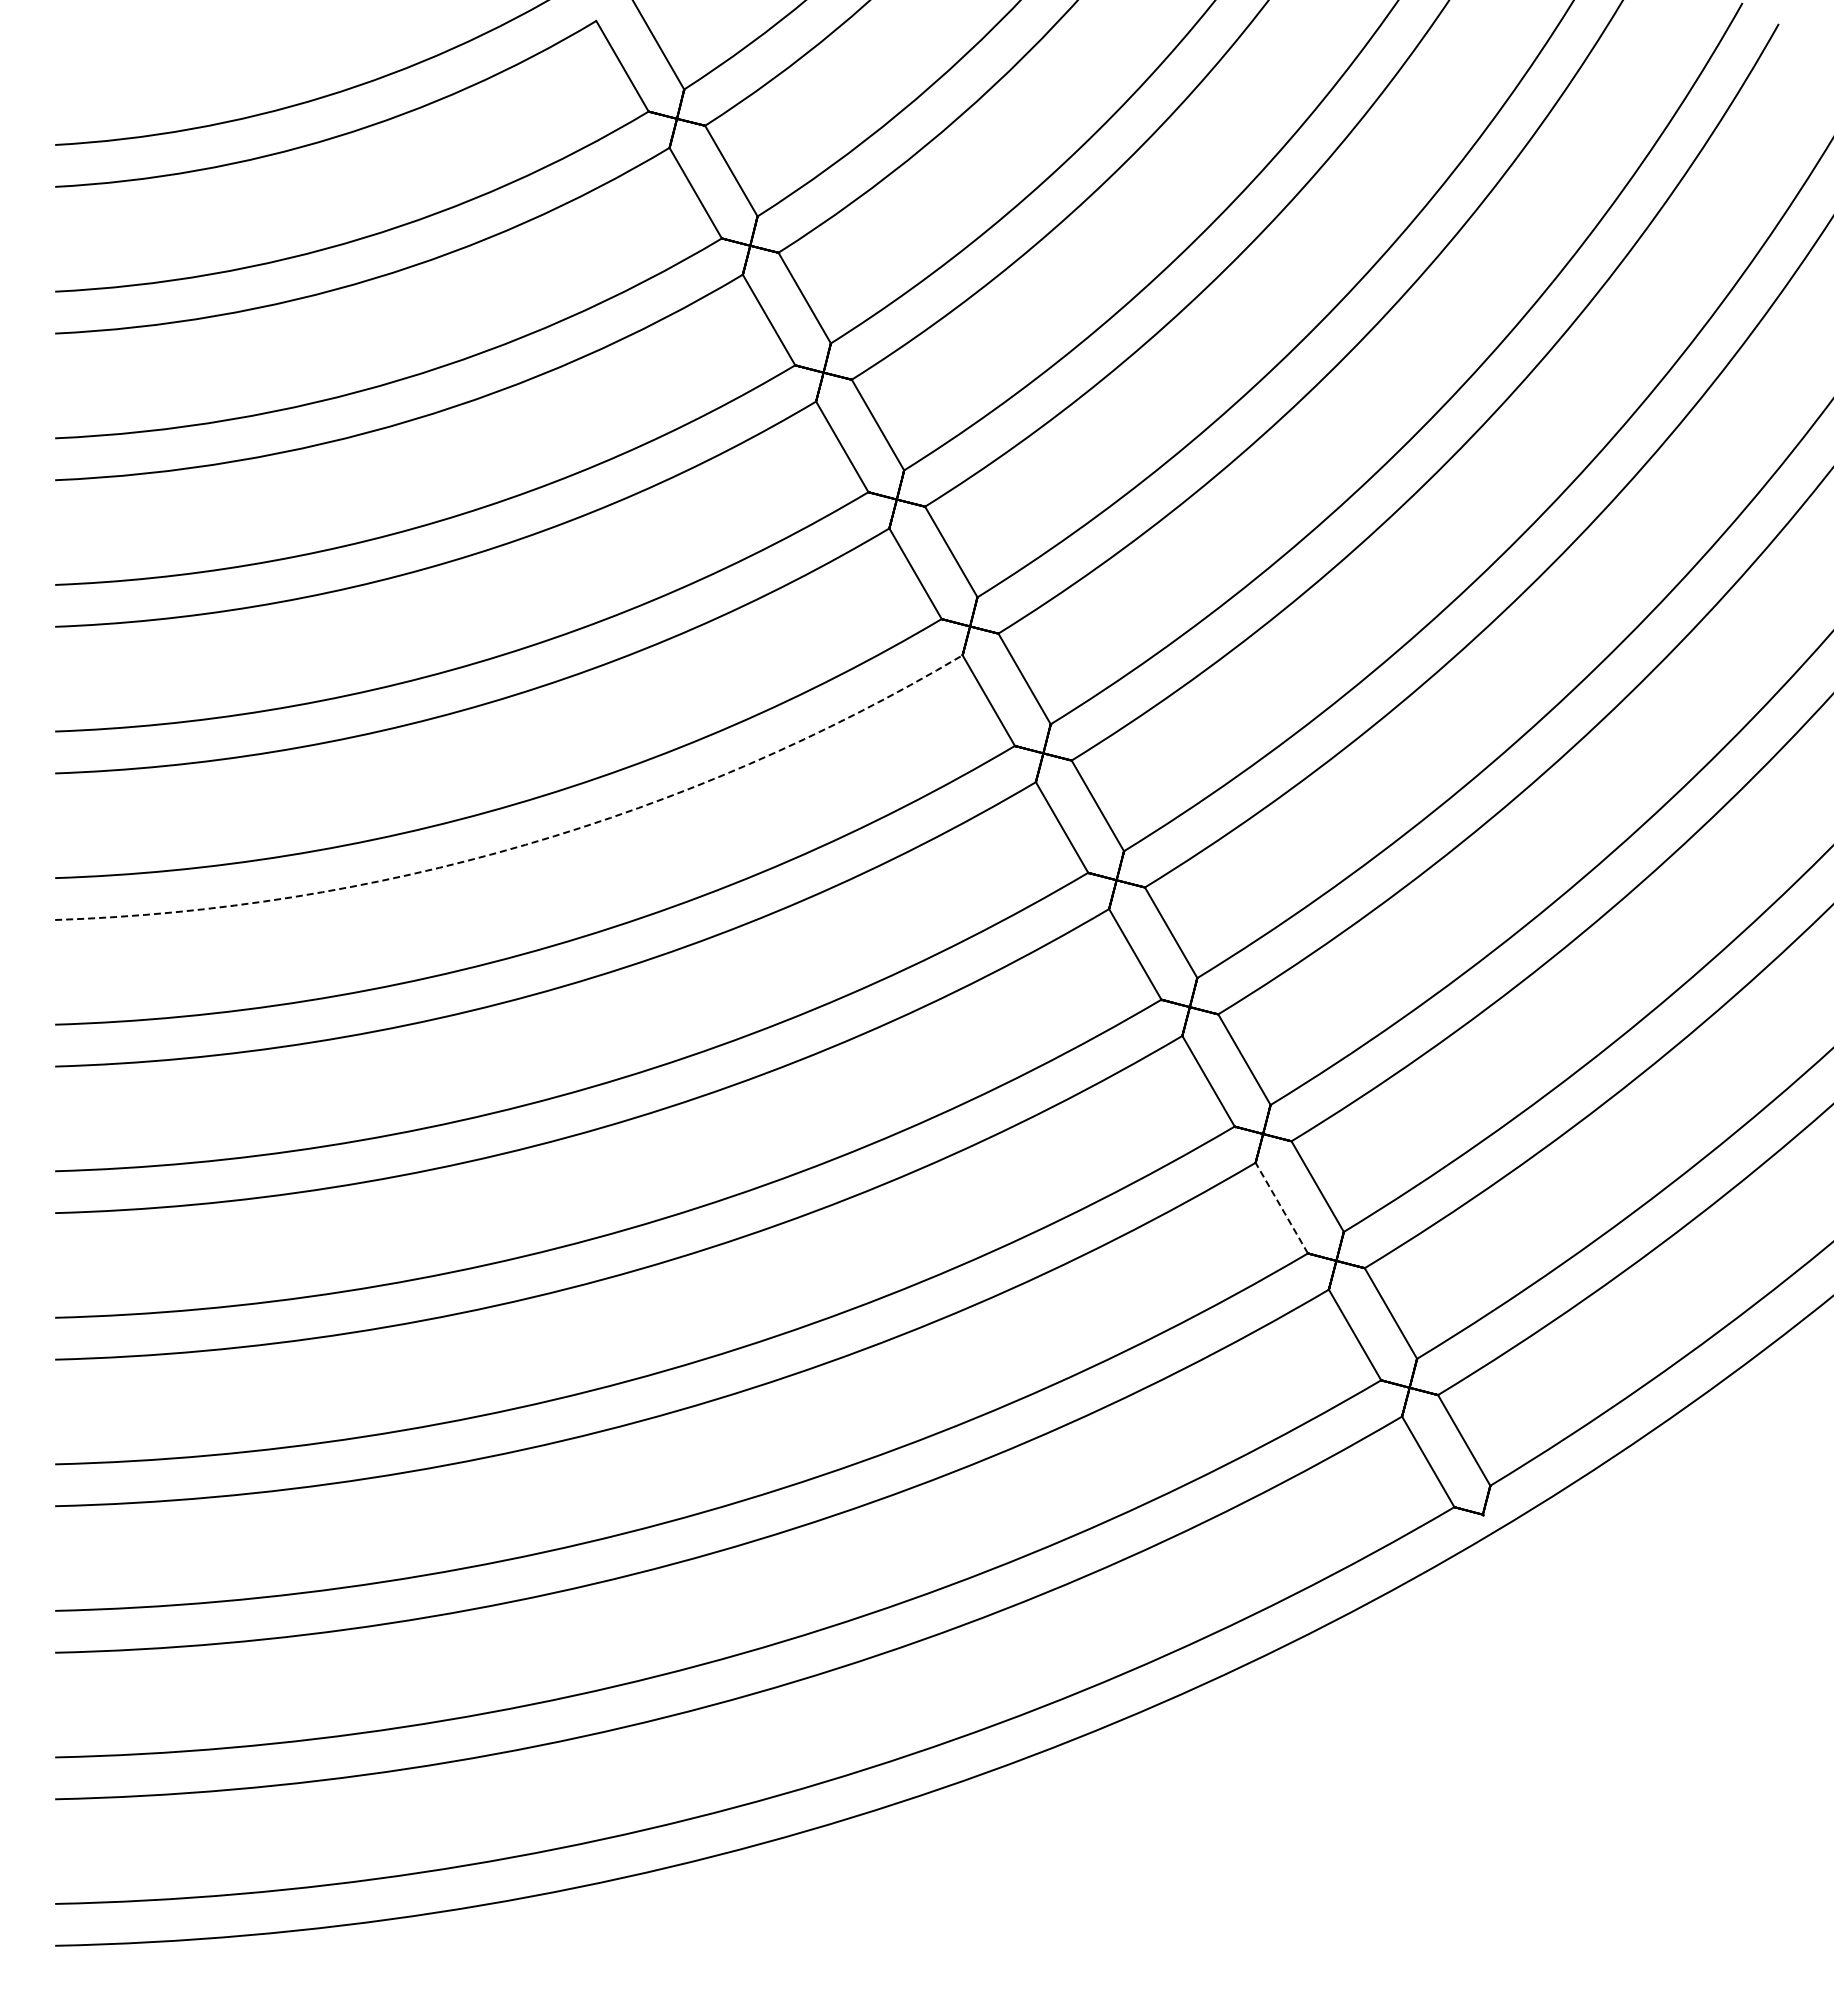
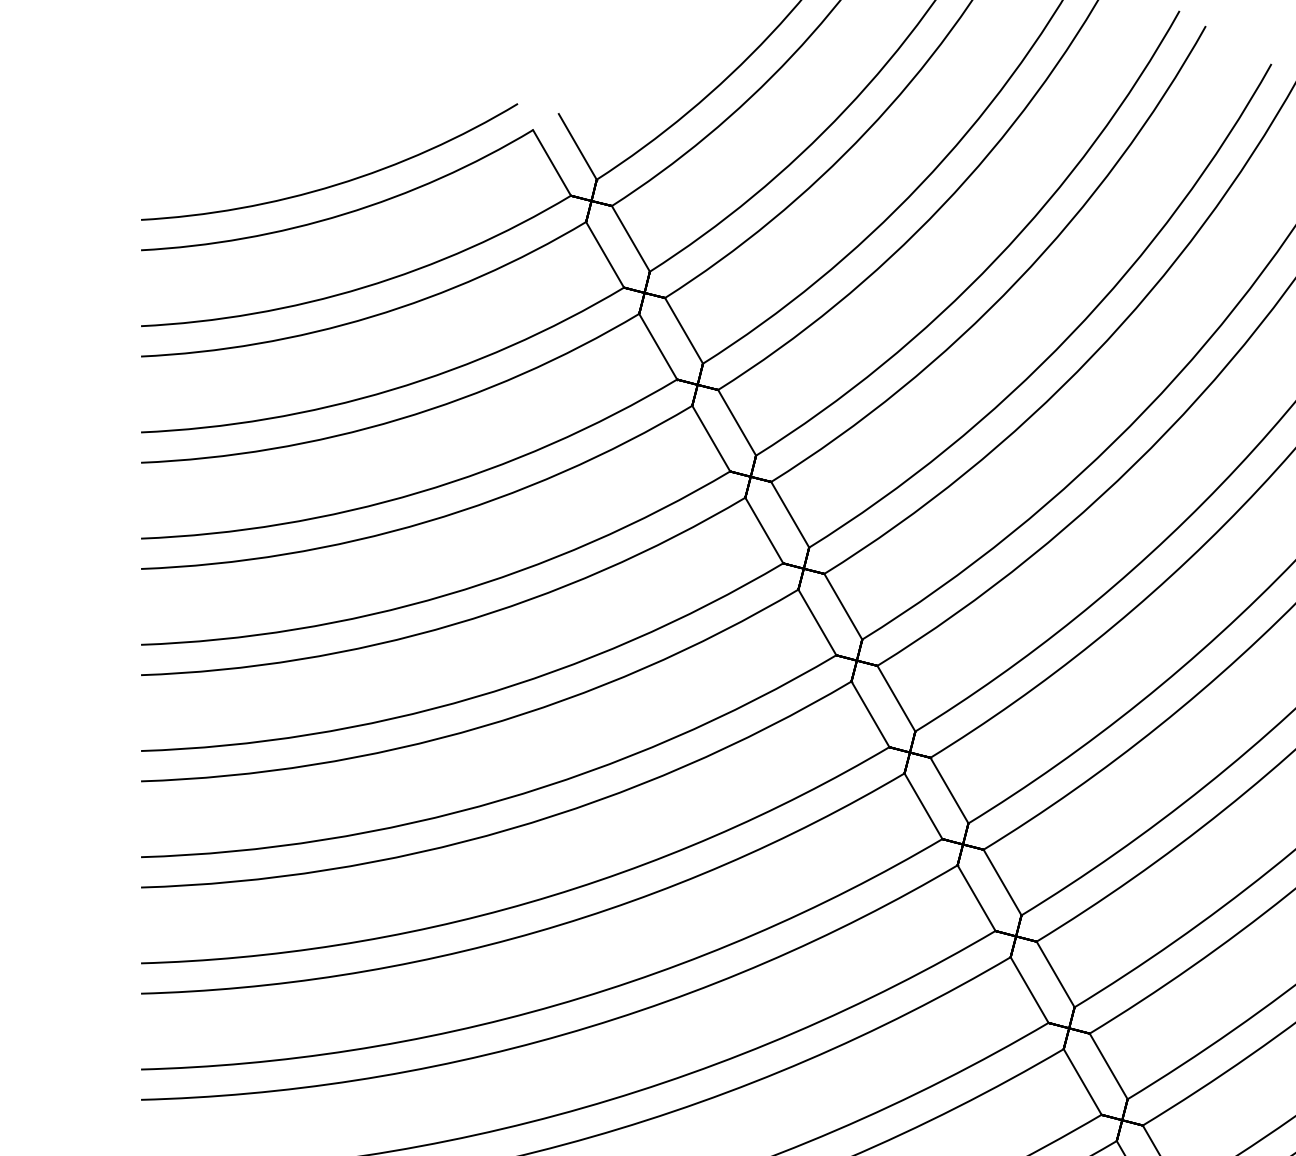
arc: (525, 844) -> (481, 726), dashed -> solid
line: (1281, 1207) -> (1029, 989), dashed -> solid

